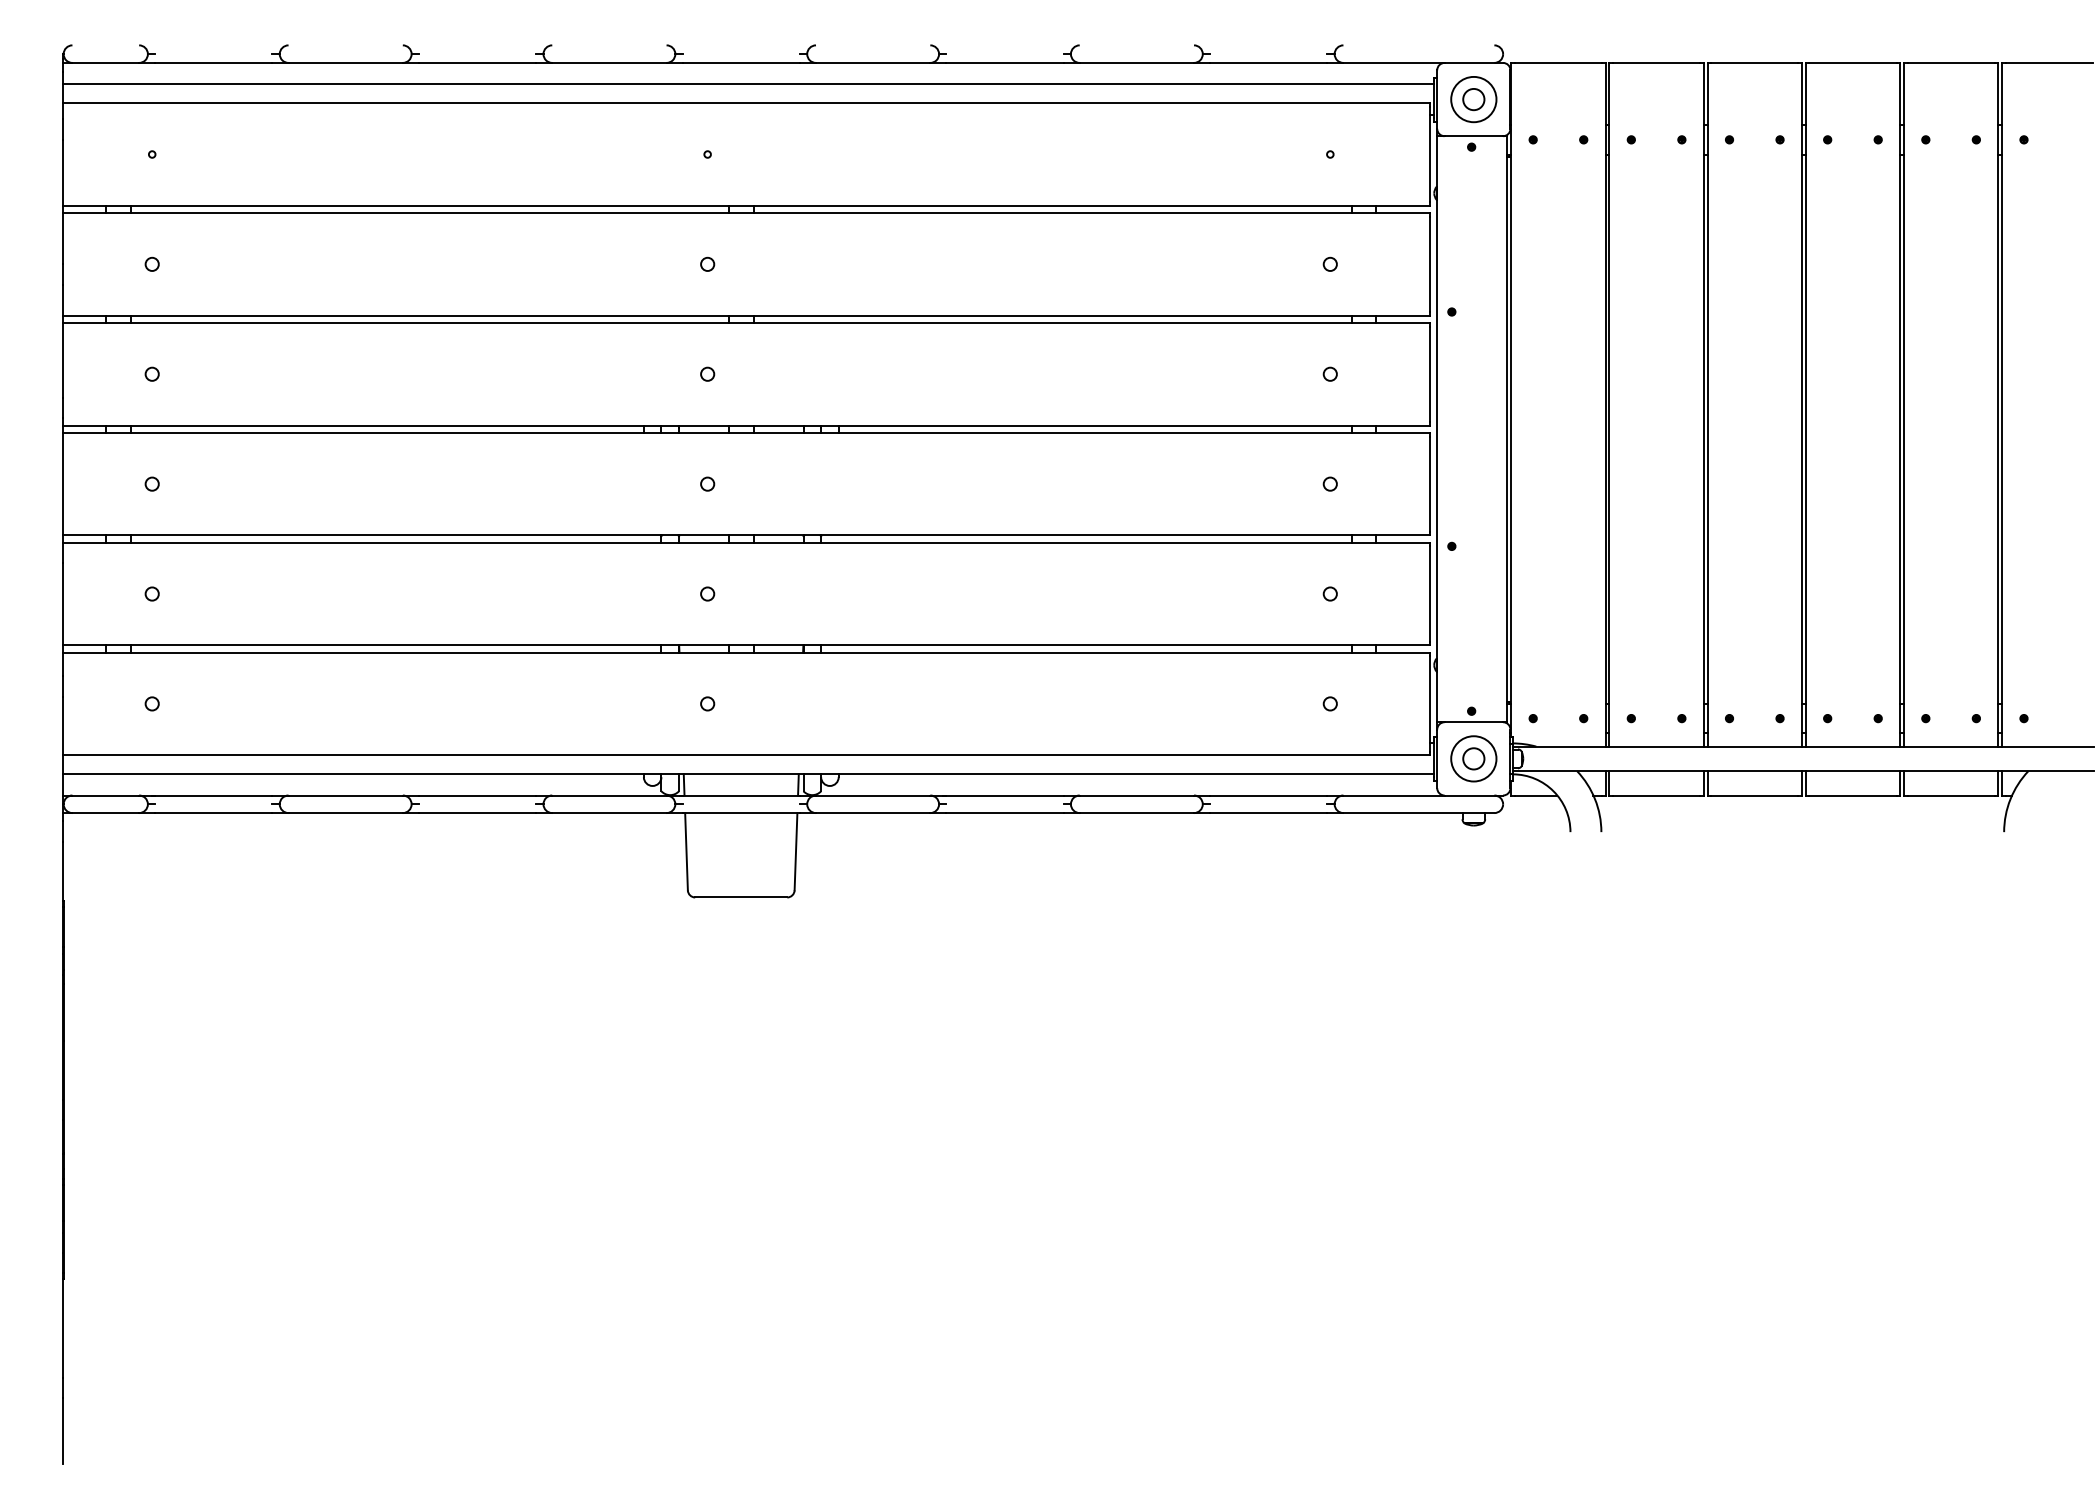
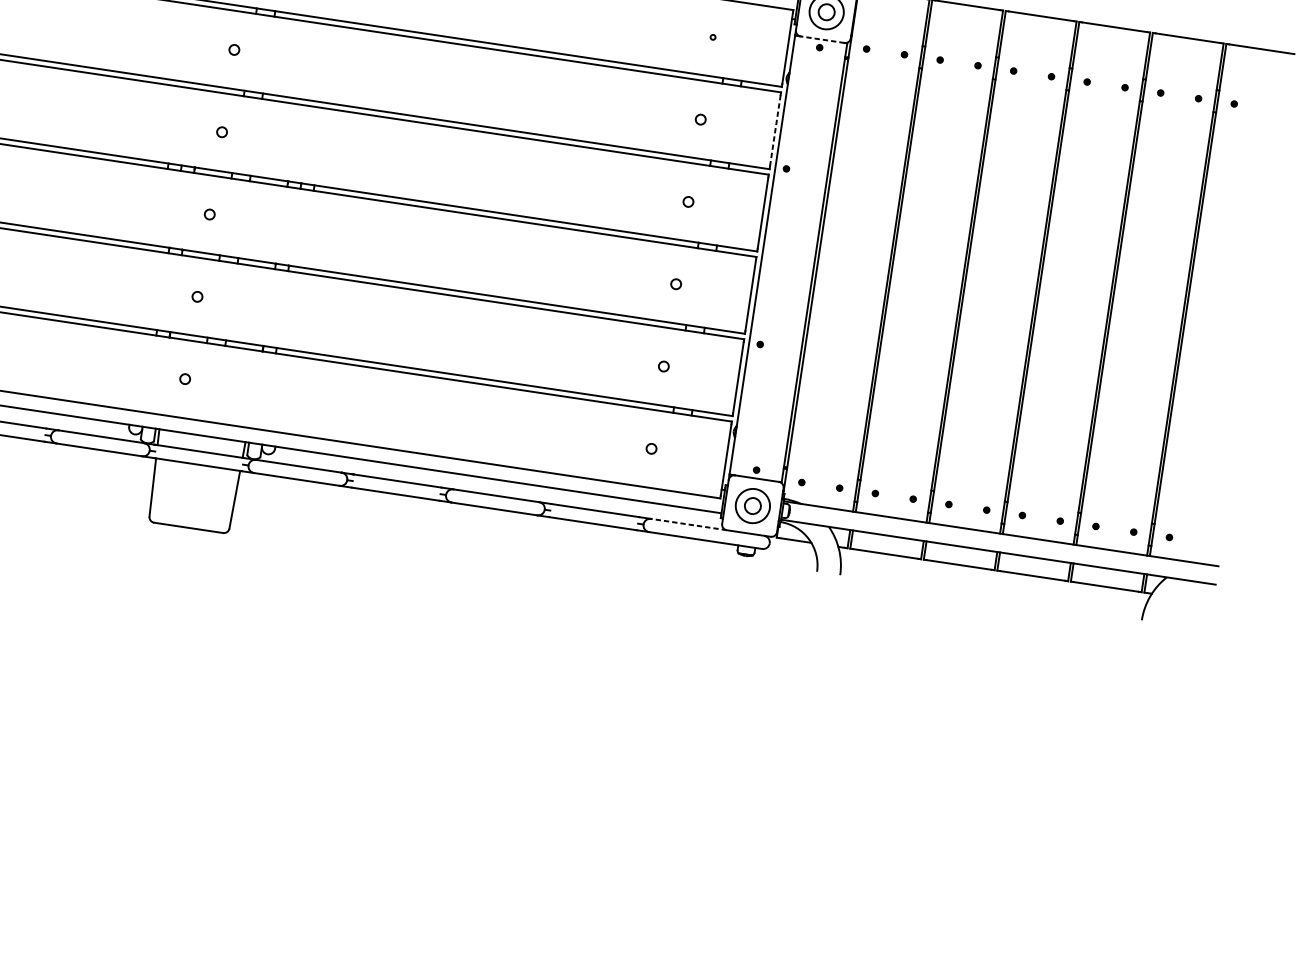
line: (1473, 136) -> (822, 39), solid -> dashed
line: (1429, 264) -> (775, 130), solid -> dashed
line: (1394, 795) -> (689, 524), solid -> dashed

